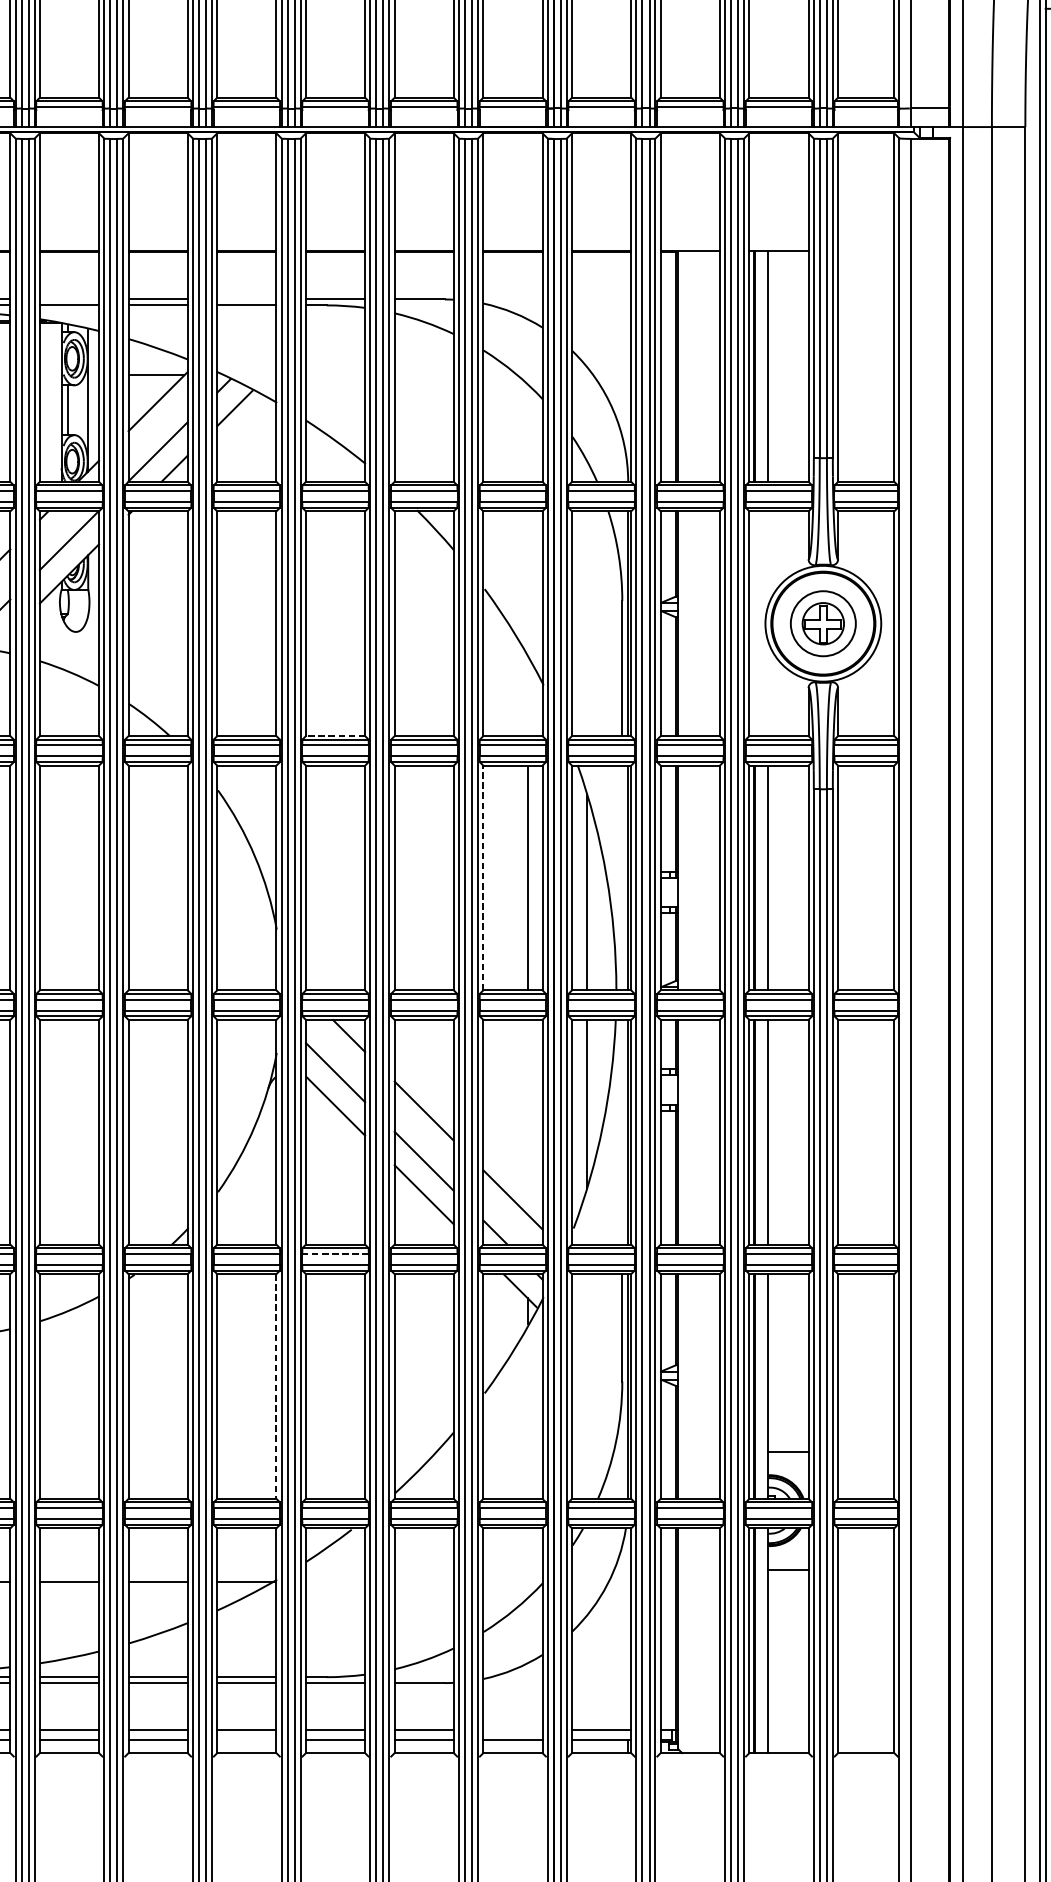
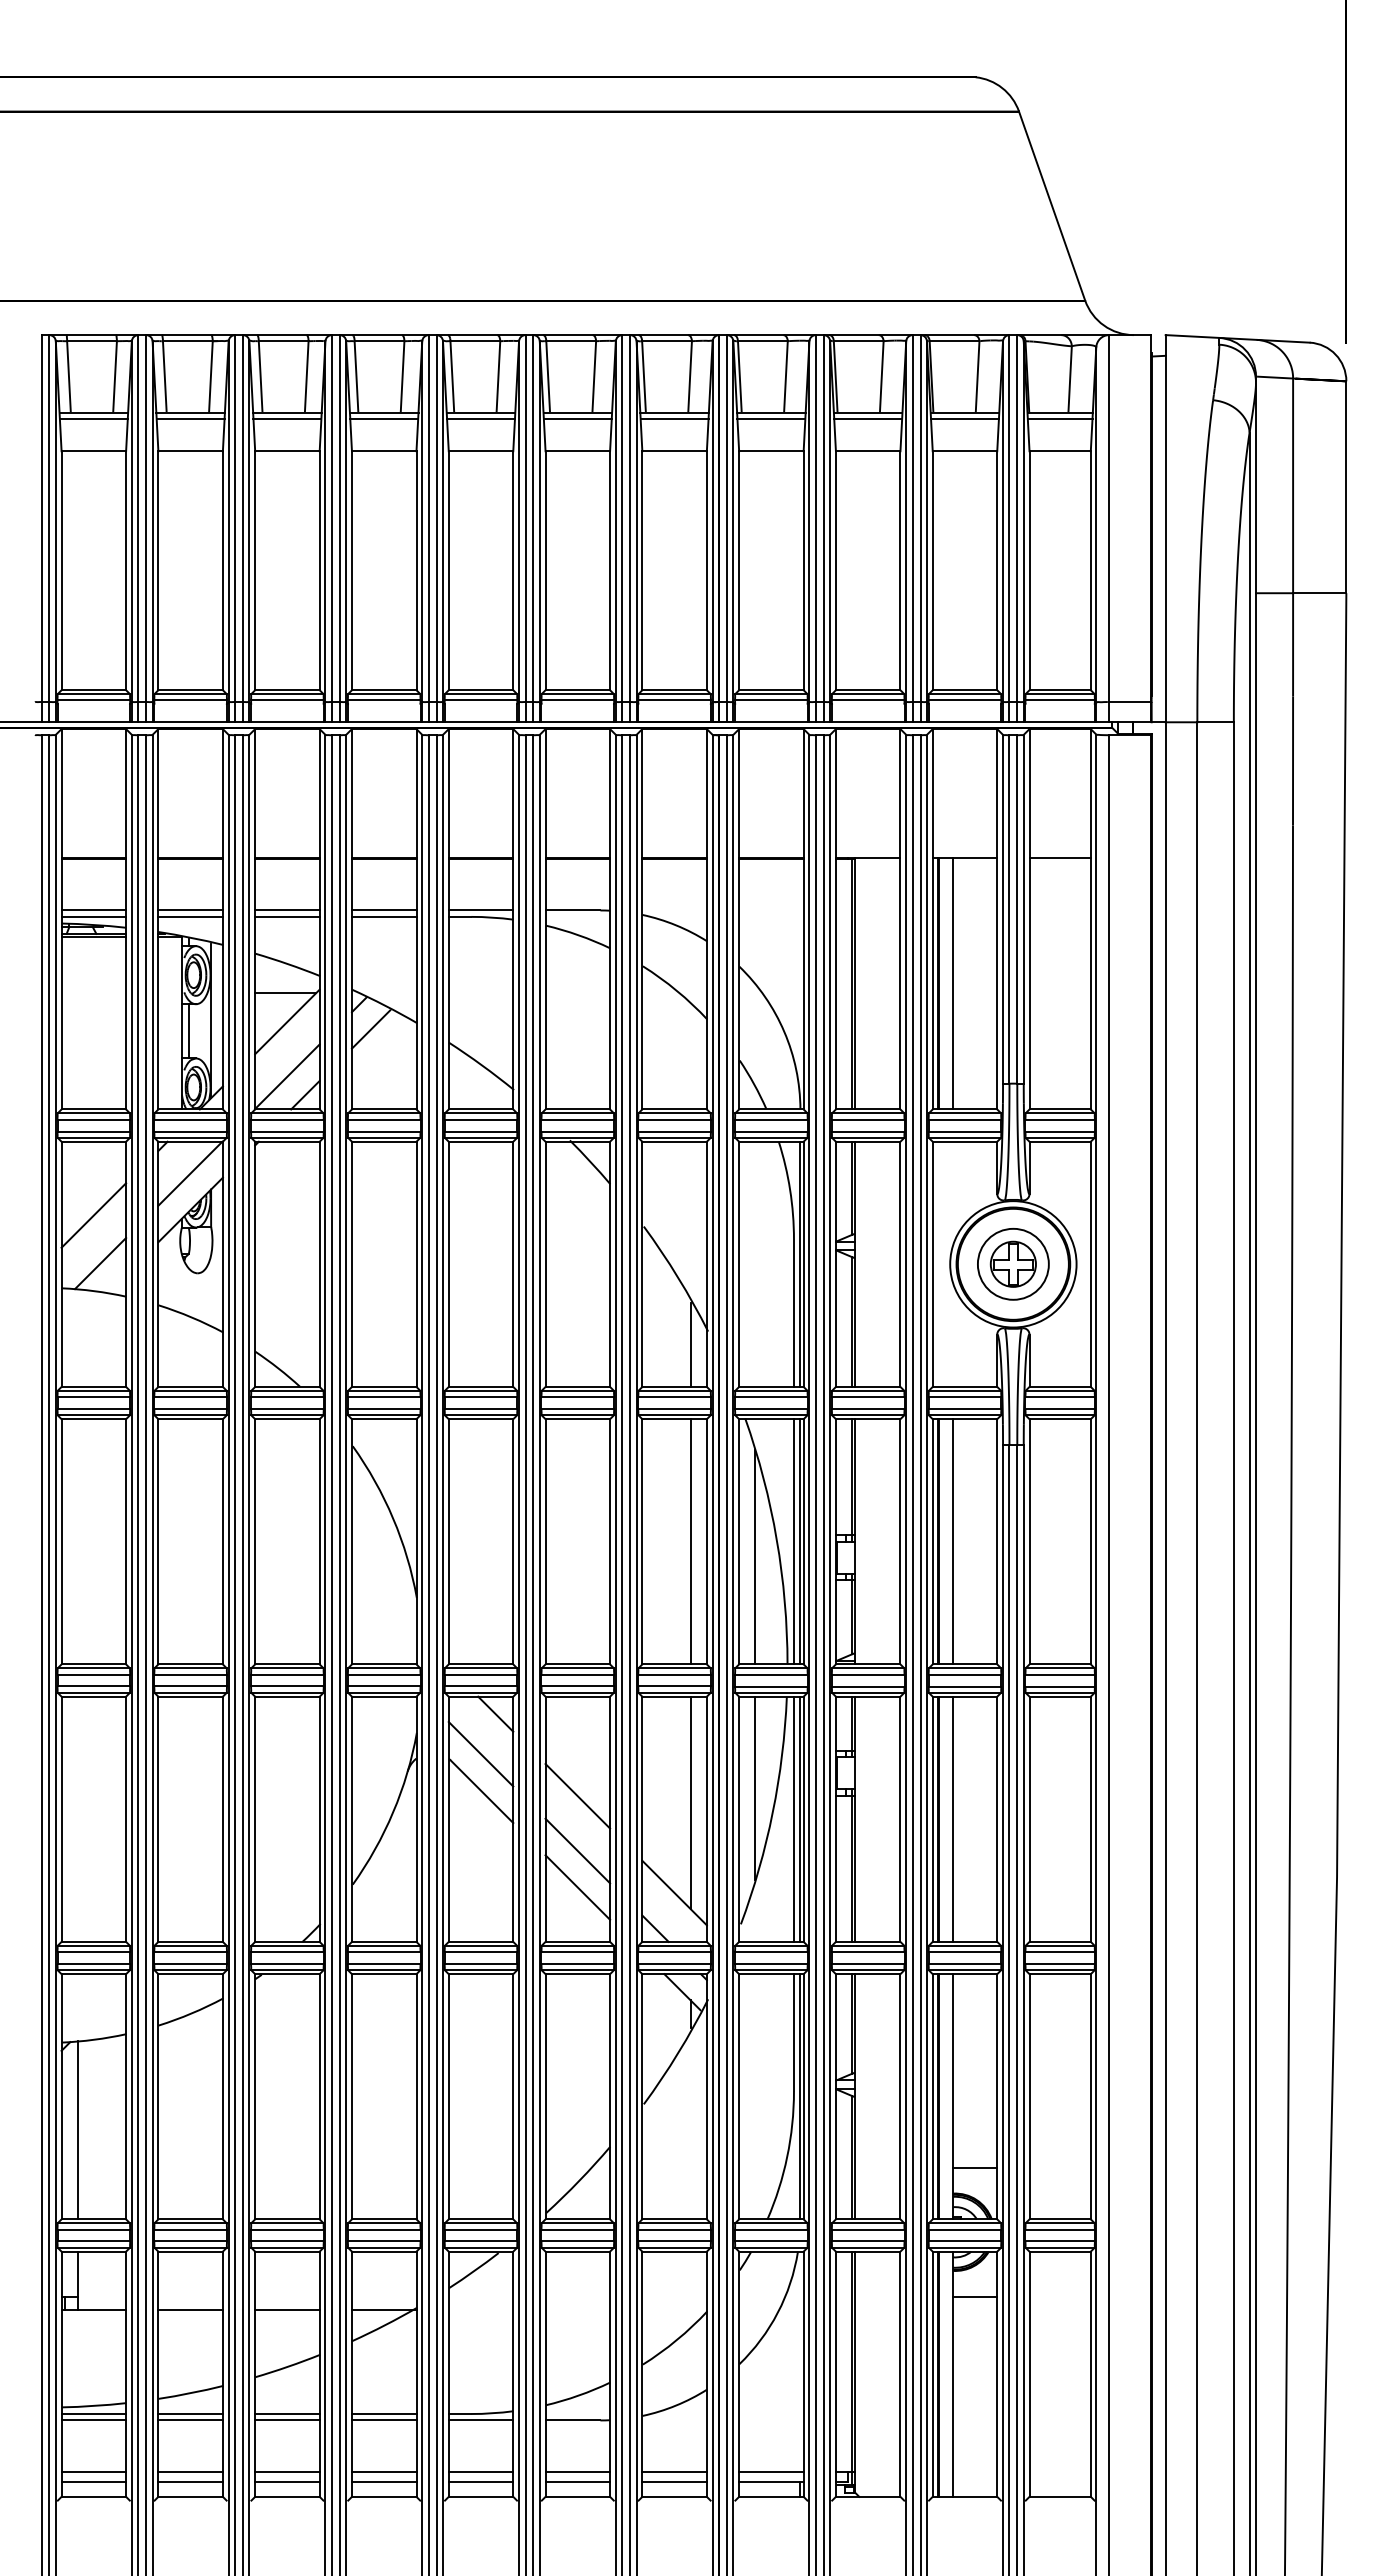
line: (865, 250) -> (1059, 857), added
line: (69, 299) -> (190, 910), added
line: (246, 299) -> (383, 910), added
line: (527, 697) -> (690, 1344), added
line: (335, 735) -> (480, 1386), dashed -> solid
line: (483, 877) -> (642, 1541), dashed -> solid
line: (621, 877) -> (793, 1541), added
line: (527, 1116) -> (690, 1802), added
line: (621, 1131) -> (793, 1818), added
line: (335, 1254) -> (480, 1952), dashed -> solid
line: (276, 1386) -> (416, 2096), dashed -> solid
line: (512, 1730) -> (674, 2472), added
line: (246, 1739) -> (383, 2482), added

